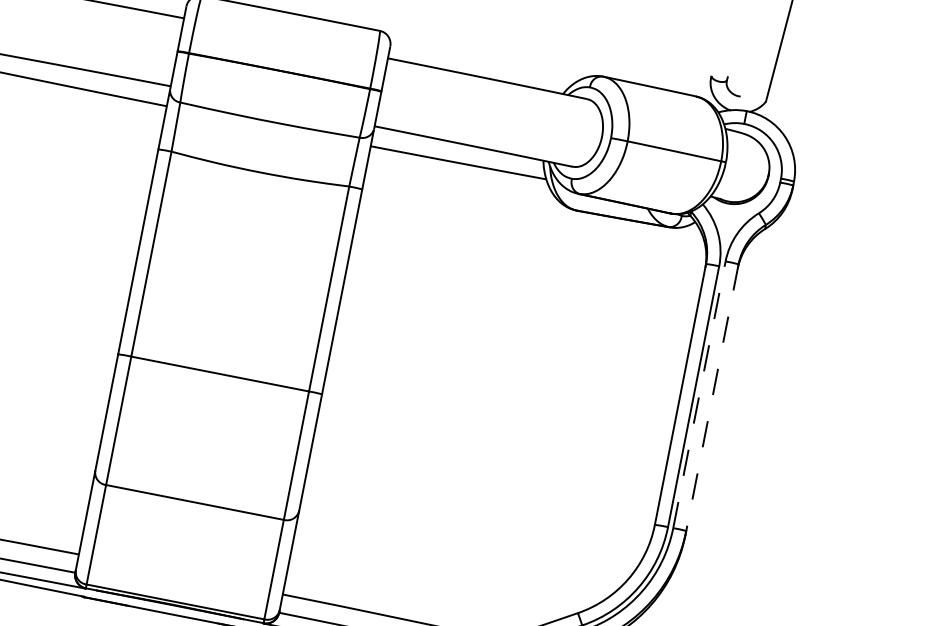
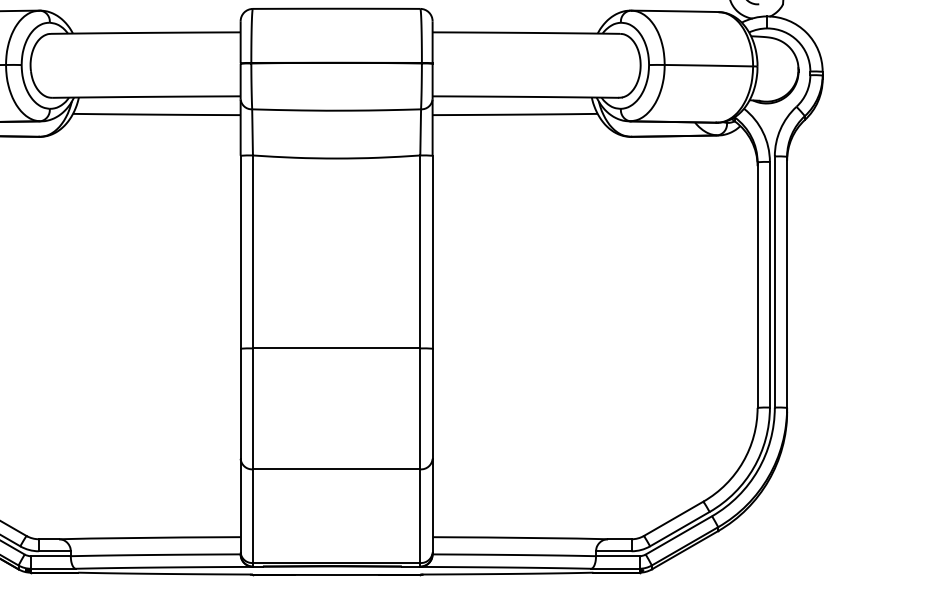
line: (698, 395) -> (774, 282), dashed -> solid
line: (712, 397) -> (787, 282), dashed -> solid

